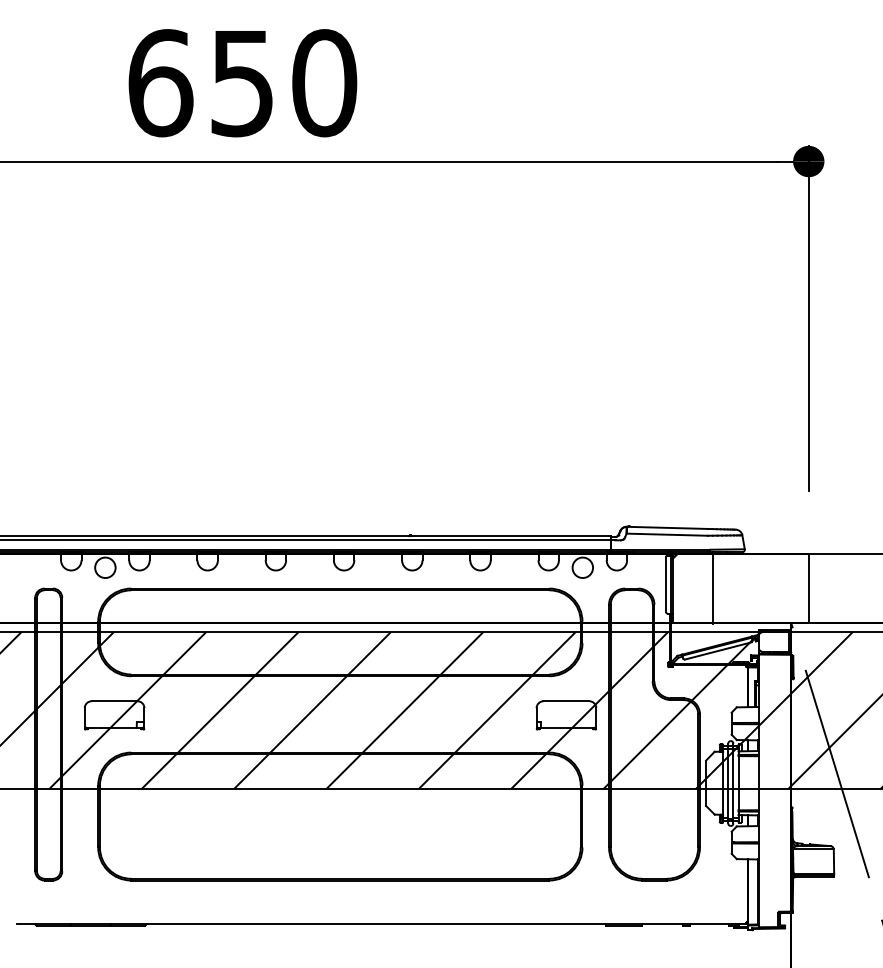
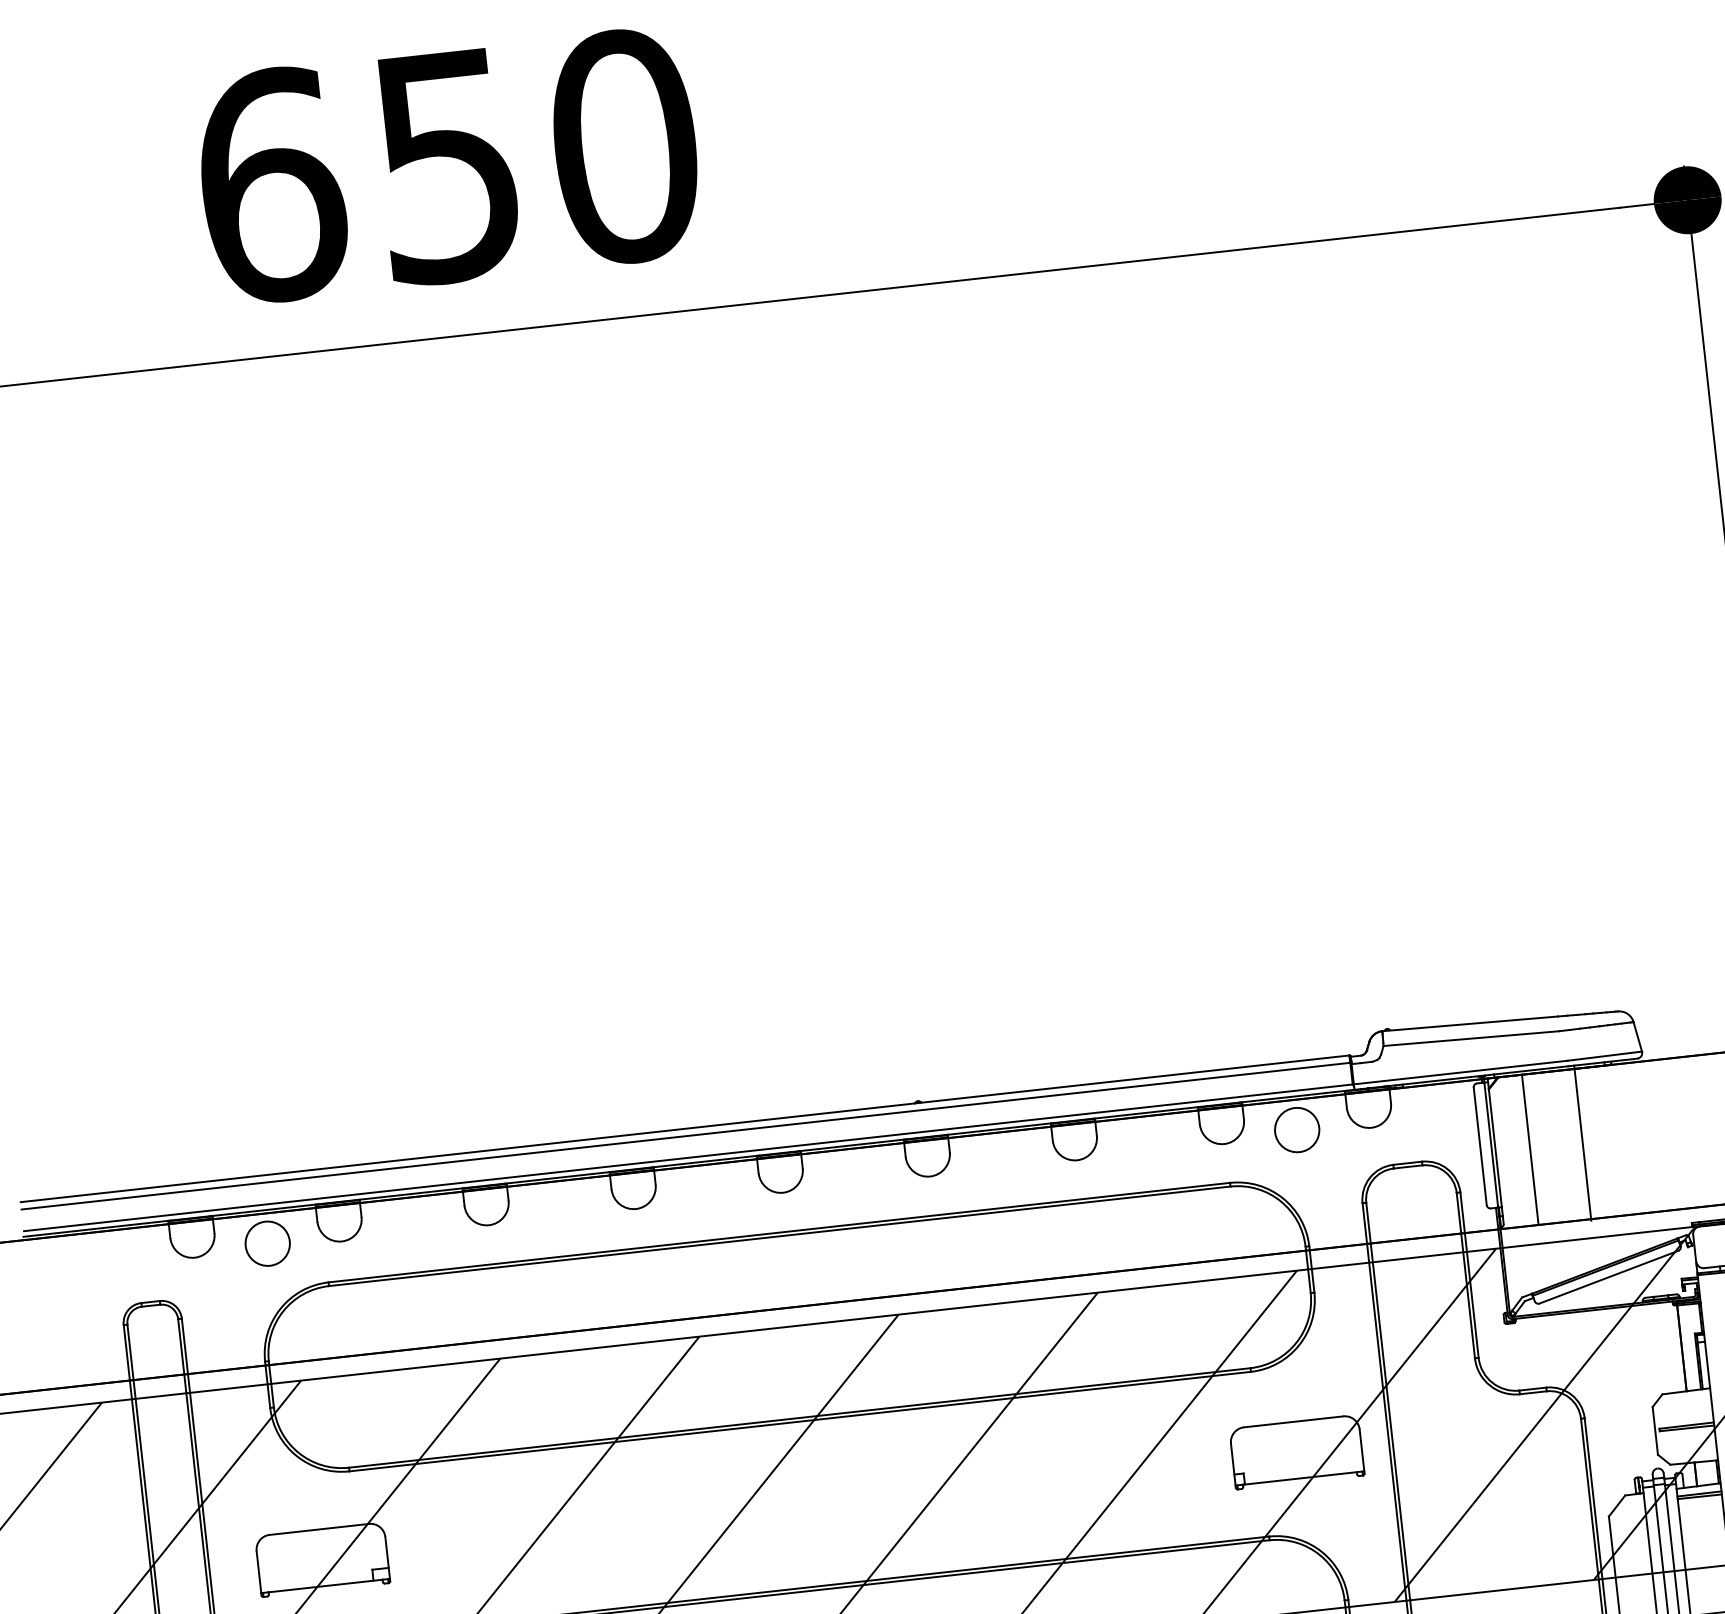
line: (688, 588) -> (1530, 1149), added

